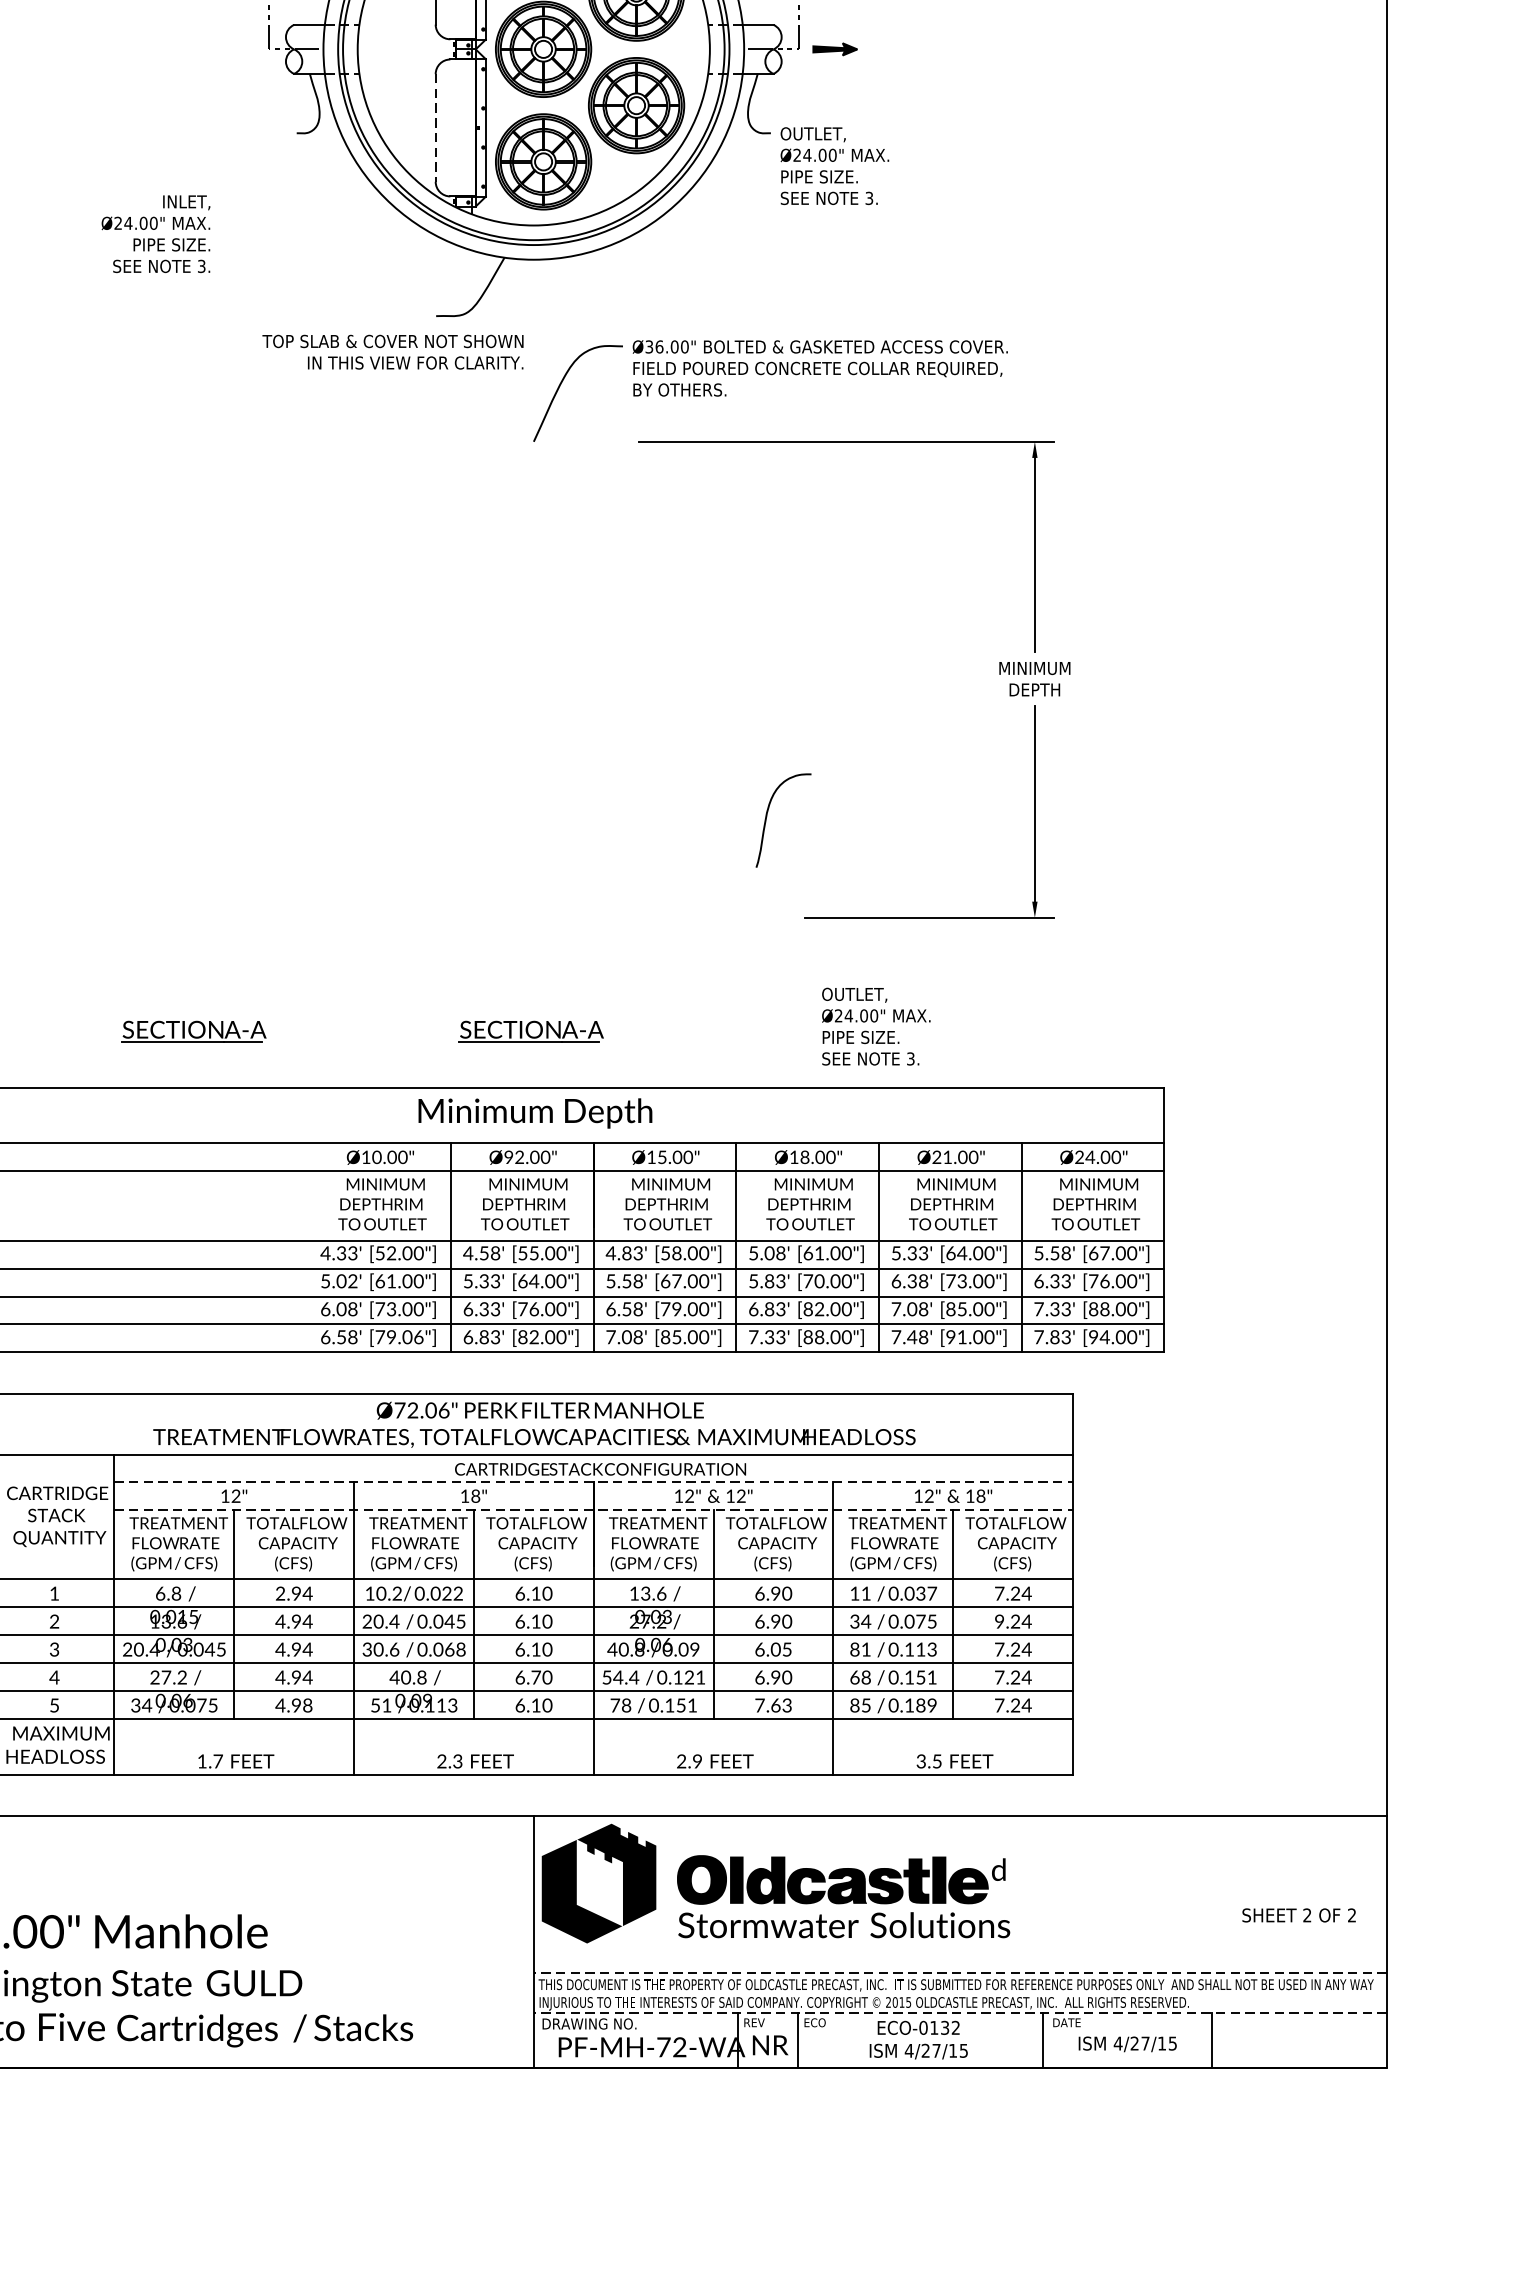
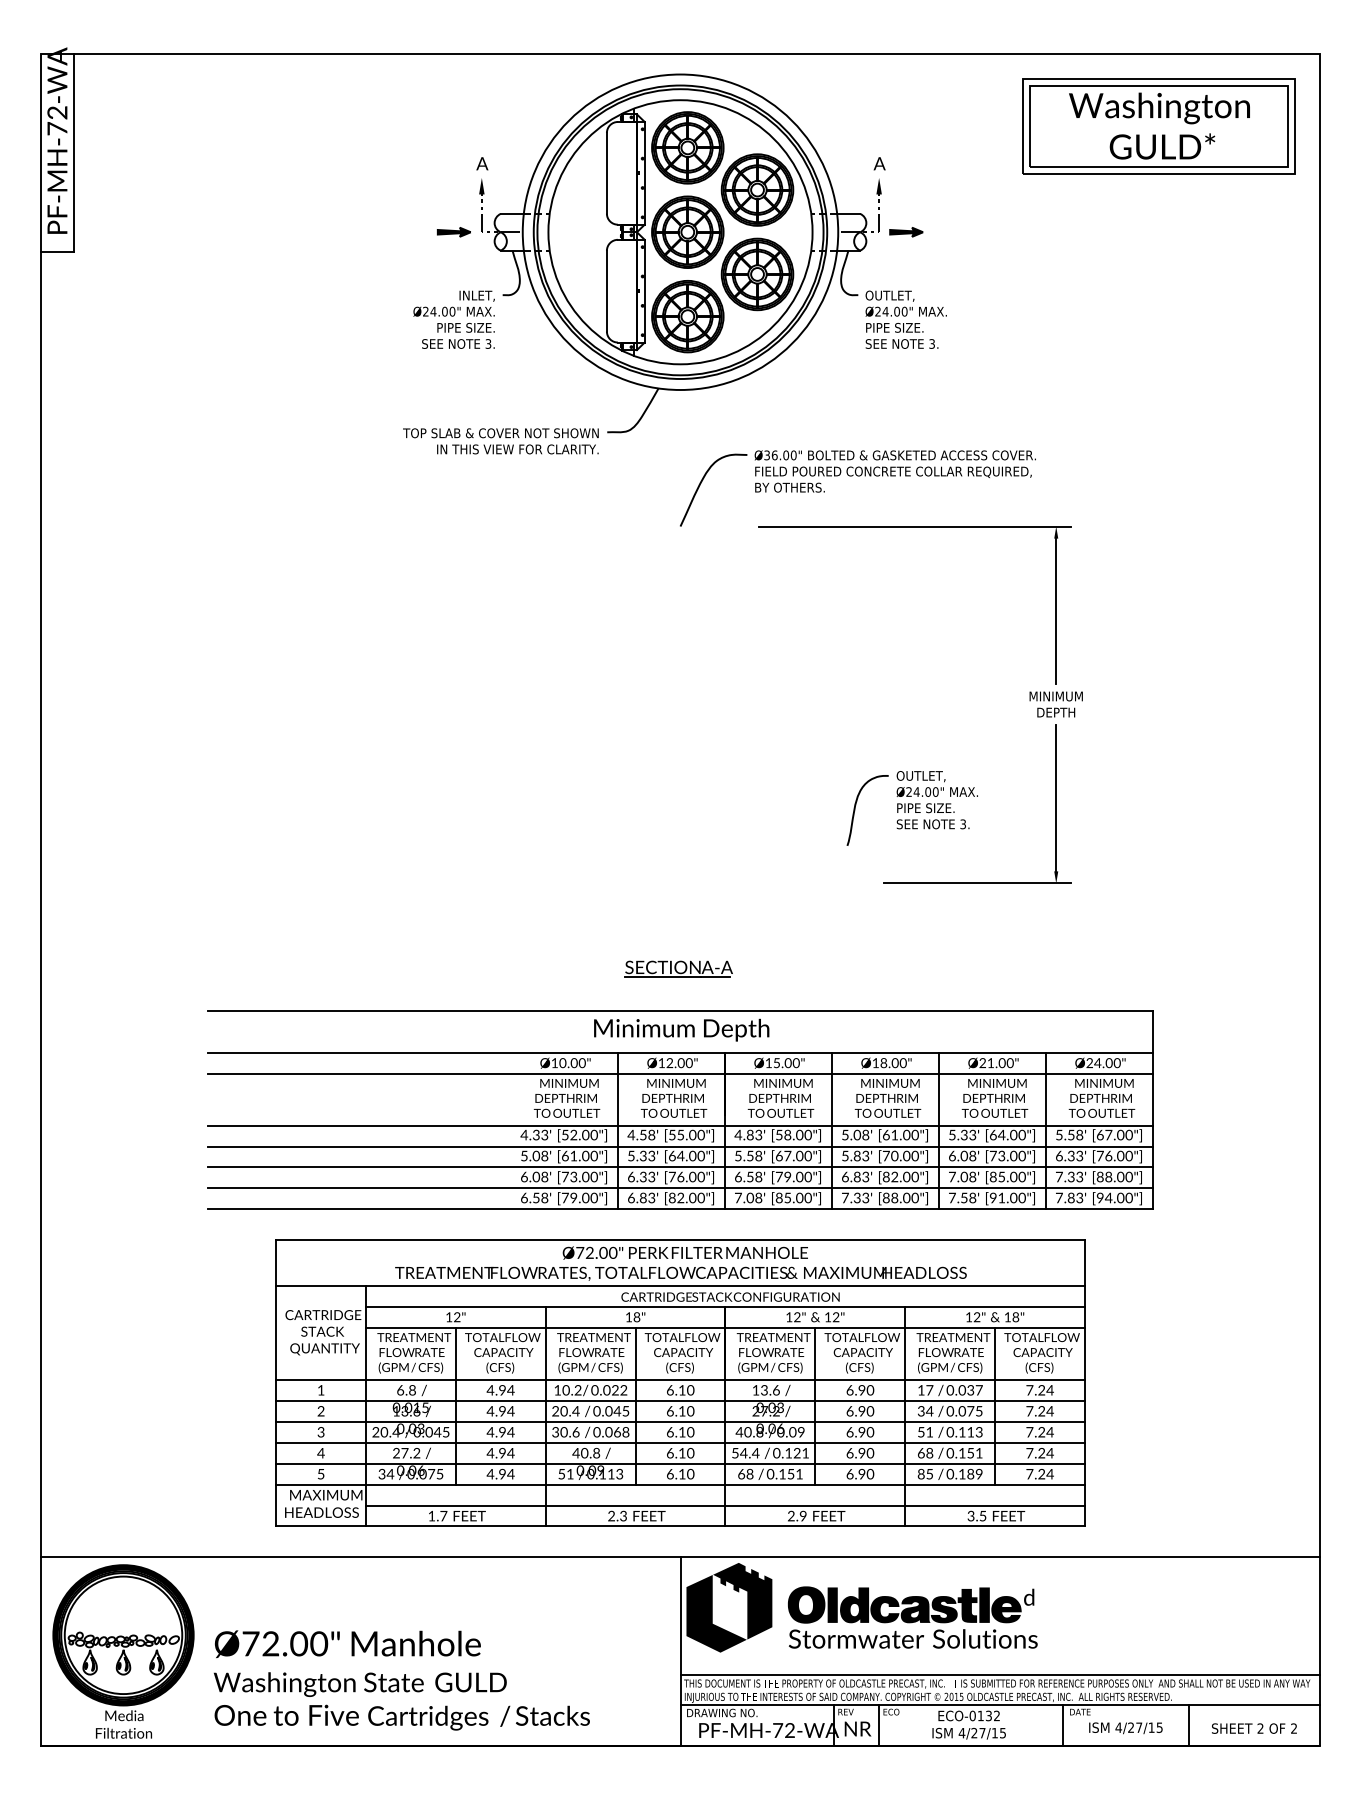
part: (231, 49) -> (453, 232), added
line: (435, 128) -> (606, 291), dashed -> solid
text: (155, 233) -> (453, 319), moved
text: (392, 352) -> (500, 441), moved
text: (875, 1027) -> (936, 800), moved
part: (193, 1031) -> (425, 968), removed
text: (508, 1157) -> (661, 1063), Ø92.00" -> Ø12.00"
text: (912, 1280) -> (964, 1155), 6.38' -> 6.08'
text: (352, 1281) -> (544, 1156), 5.02' -> 5.08'
text: (417, 1336) -> (593, 1197), [79.06"] -> [79.00"]
text: (911, 1336) -> (963, 1197), 7.48' -> 7.58'
text: (444, 1409) -> (613, 1252), Ø72.06" -> Ø72.00"
line: (593, 1481) -> (725, 1306), dashed -> solid
line: (593, 1509) -> (725, 1327), dashed -> solid
text: (280, 1593) -> (490, 1390), 2.94 -> 4.94
text: (865, 1593) -> (929, 1390), 11 -> 17
text: (999, 1621) -> (1029, 1411), 9.24 -> 7.24
text: (781, 1649) -> (866, 1432), 6.05 -> 6.90
text: (853, 1649) -> (920, 1432), 81 -> 51
text: (535, 1677) -> (681, 1453), 6.70 -> 6.10
text: (307, 1704) -> (510, 1473), 4.98 -> 4.94
text: (773, 1704) -> (860, 1473), 7.63 -> 6.90
text: (615, 1705) -> (741, 1474), 78 -> 68
line: (592, 1747) -> (724, 1505), added
text: (1299, 1915) -> (1254, 1728), moved
line: (960, 1972) -> (1000, 1674), dashed -> solid
line: (960, 2012) -> (1000, 1704), dashed -> solid

